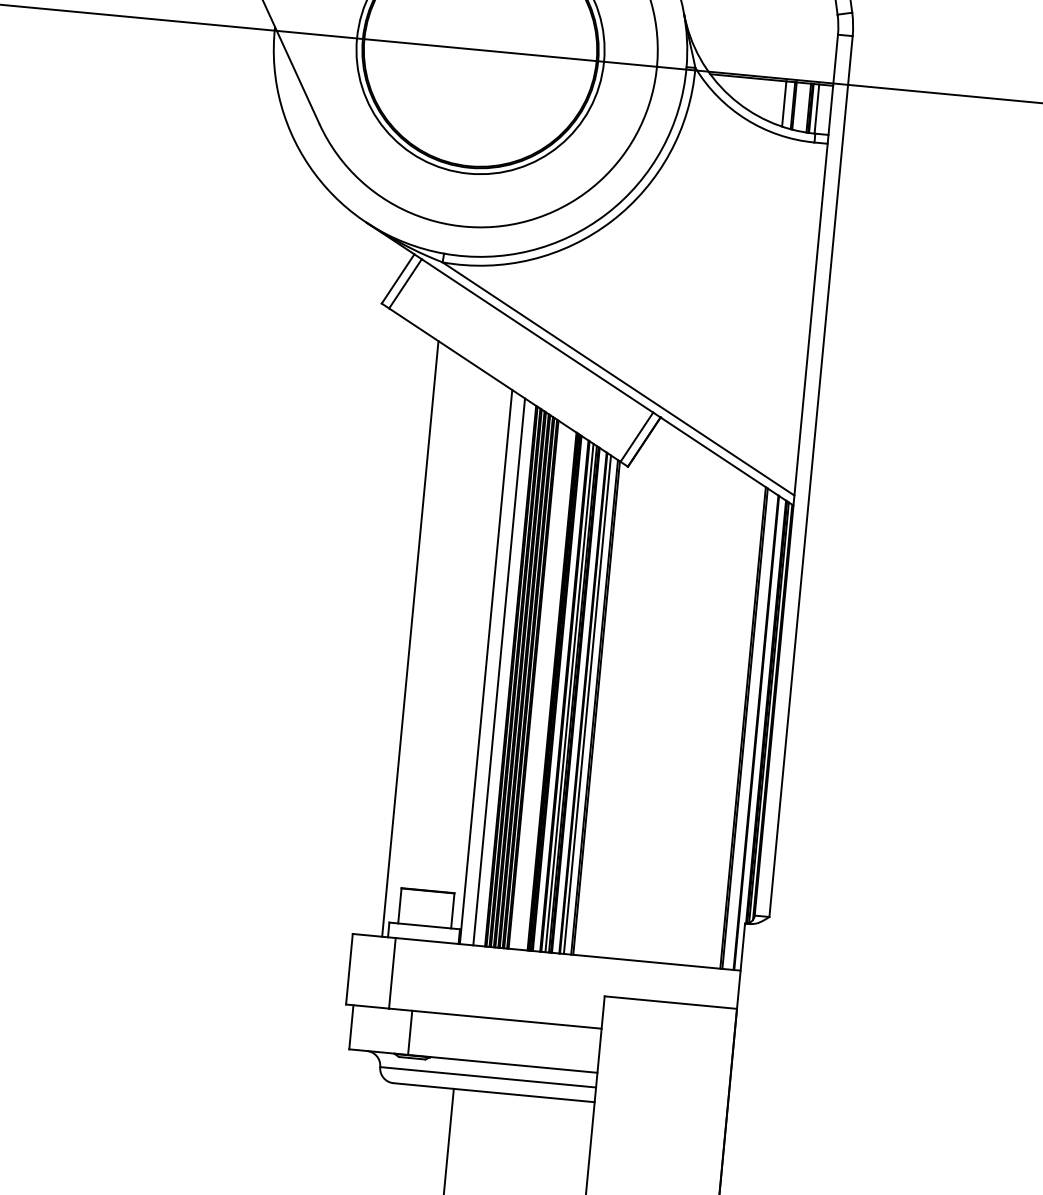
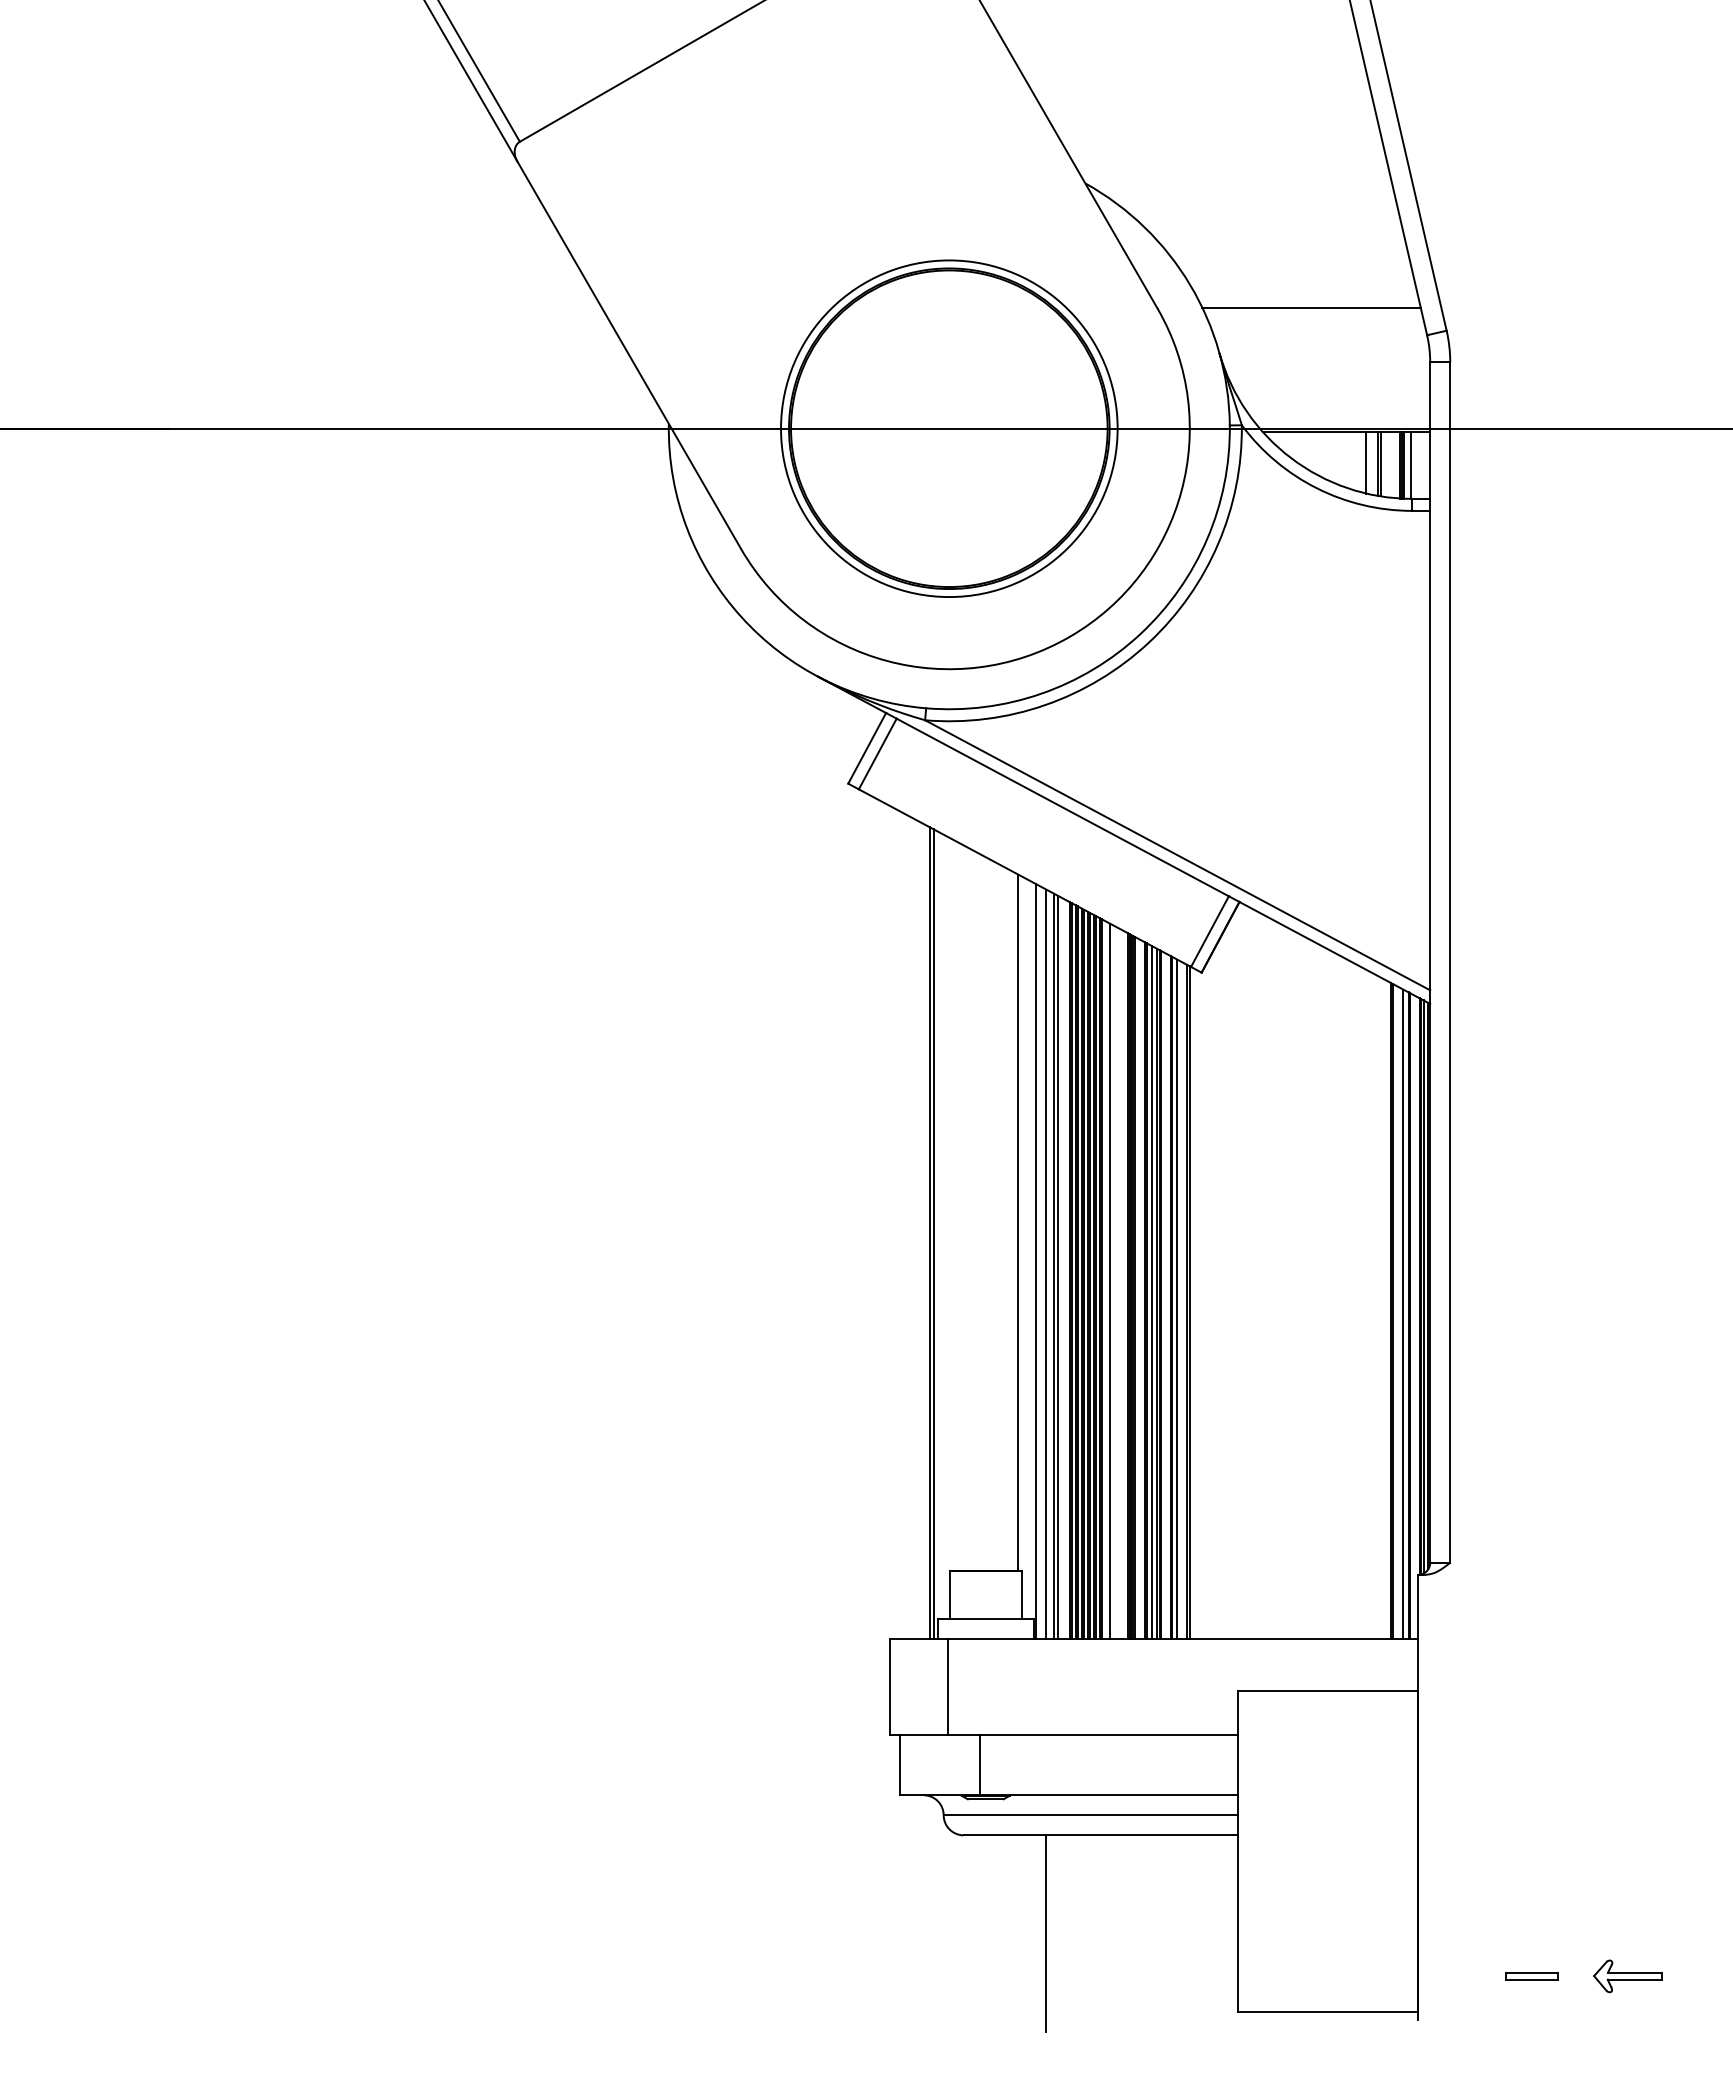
line: (476, 637) -> (1018, 1222), added
line: (413, 639) -> (933, 1233), added
line: (493, 669) -> (1046, 1263), added
line: (501, 672) -> (1057, 1266), added
line: (538, 686) -> (1109, 1280), added
line: (752, 730) -> (1403, 1313), added

